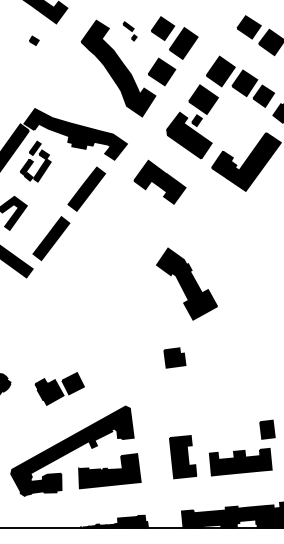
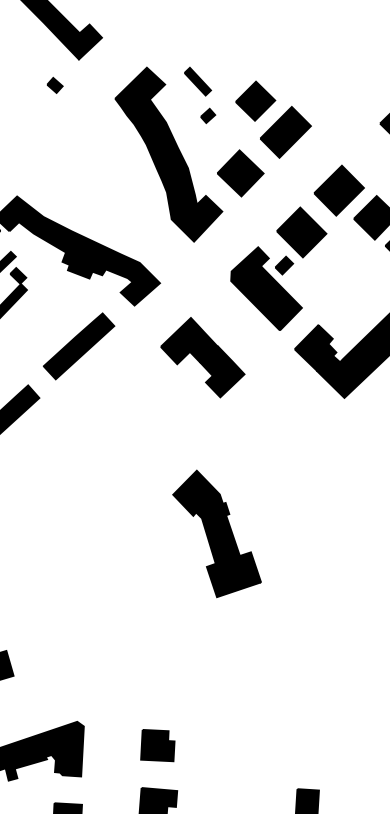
part: (129, 31) -> (198, 95), size x1.67
part: (34, 40) -> (55, 85), moved
part: (174, 357) -> (157, 745), moved

